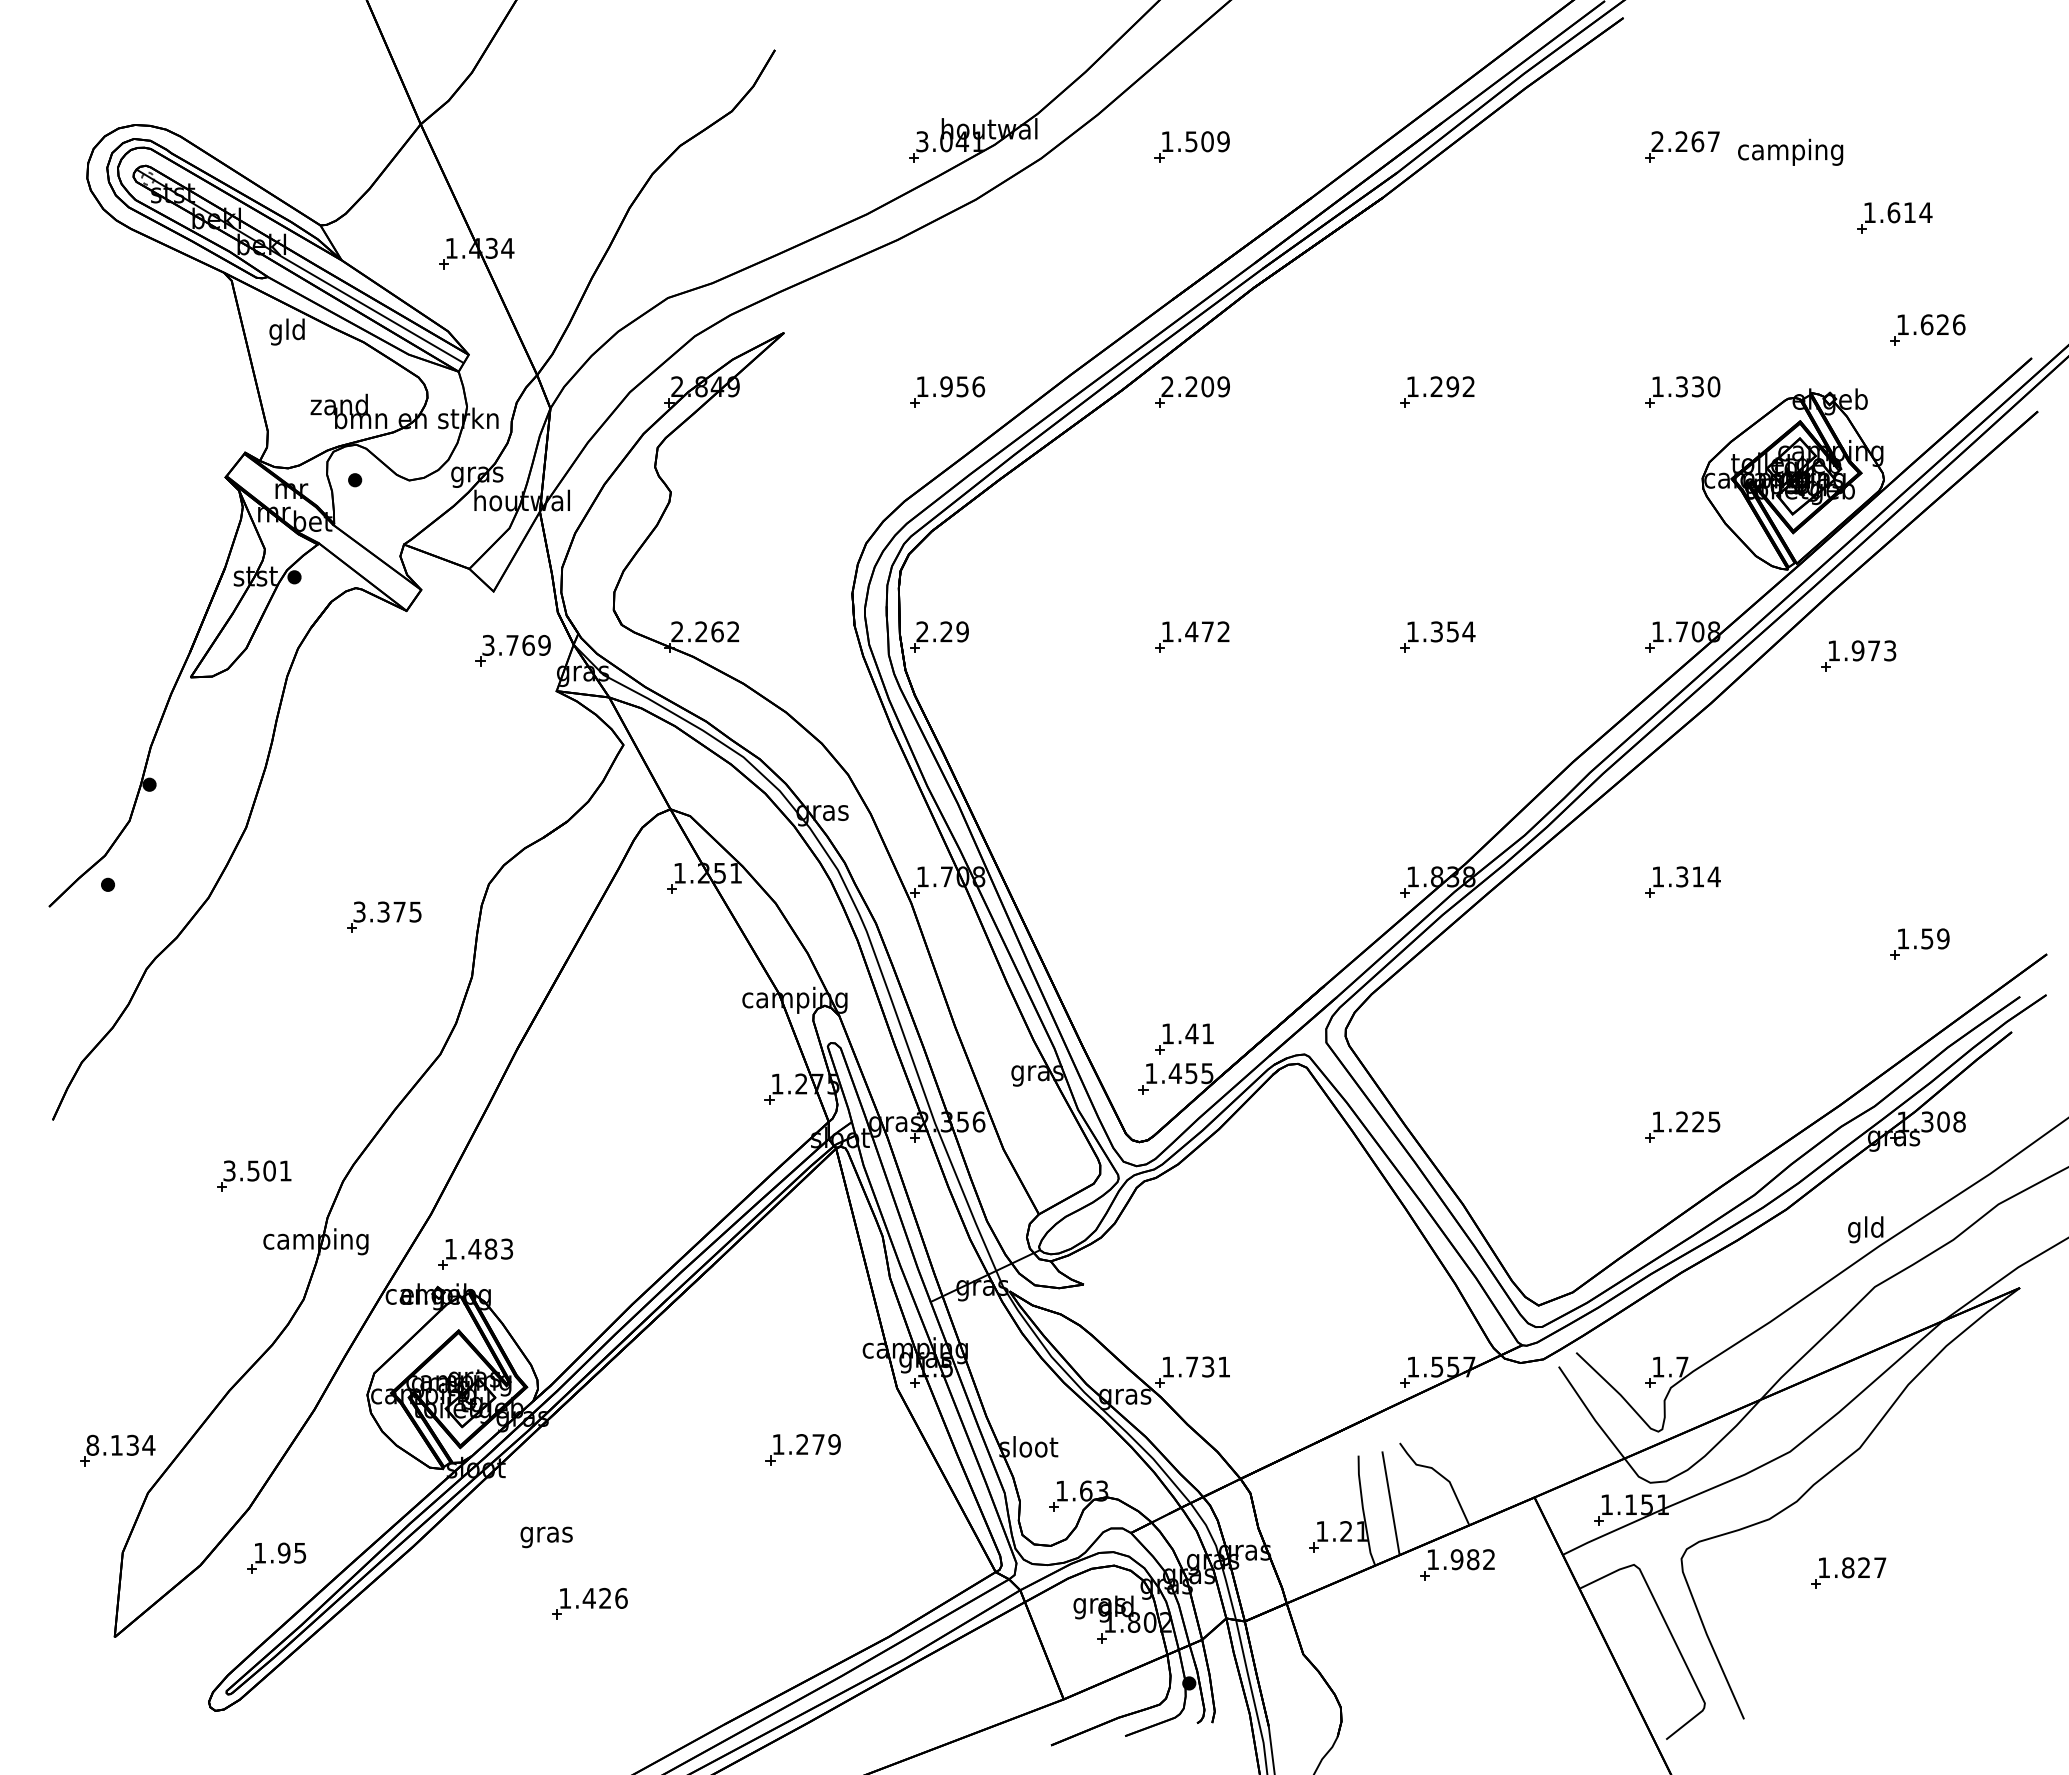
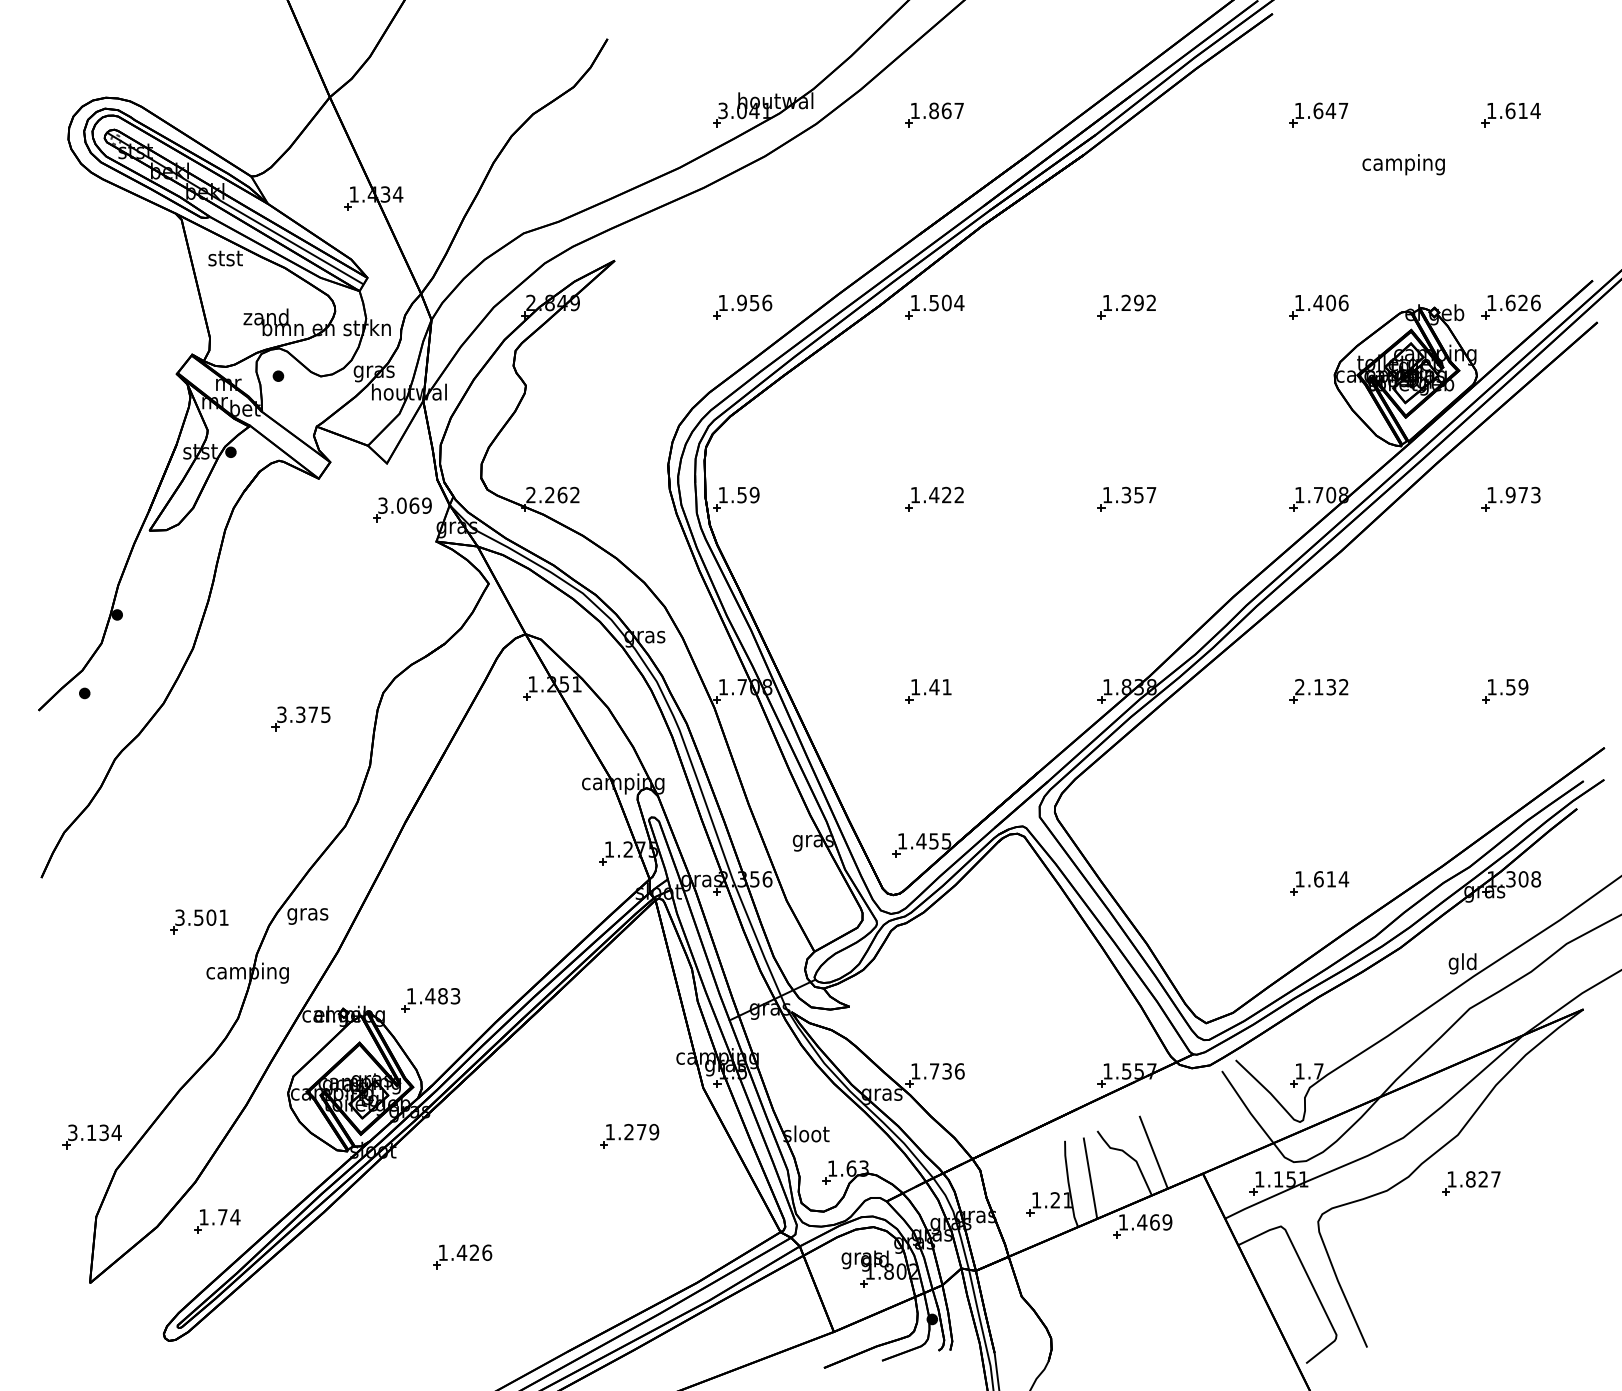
text: (1207, 141) -> (946, 110), 1.509 -> 1.867
text: (1677, 141) -> (1315, 110), 2.267 -> 1.647
text: (1790, 151) -> (1403, 164), moved
part: (1894, 217) -> (1511, 114), moved
part: (1927, 329) -> (1511, 306), moved
text: (287, 331) -> (225, 259), gld -> stst
text: (1195, 386) -> (937, 302), 2.209 -> 1.504
text: (1697, 386) -> (1330, 302), 1.330 -> 1.406
text: (934, 631) -> (732, 494), 2.29 -> 1.59
text: (1207, 631) -> (946, 494), 1.472 -> 1.422
text: (1468, 631) -> (1151, 494), 1.354 -> 1.357
text: (512, 644) -> (401, 505), 3.769 -> 3.069
part: (1858, 655) -> (1511, 498), moved
text: (1686, 876) -> (1322, 686), 1.314 -> 2.132
part: (1919, 943) -> (1504, 690), moved
part: (1184, 1038) -> (928, 690), moved
text: (1698, 1121) -> (1331, 878), 1.225 -> 1.614
part: (475, 1253) -> (430, 999), moved
text: (1224, 1366) -> (959, 1070), 1.731 -> 1.736
text: (92, 1445) -> (72, 1132), 8.134 -> 3.134
line: (1471, 1470) -> (1153, 1152), added
text: (546, 1537) -> (307, 916), moved
text: (291, 1552) -> (228, 1216), 1.95 -> 1.74
text: (1472, 1559) -> (1154, 1222), 1.982 -> 1.469
part: (1848, 1572) -> (1471, 1183), moved

